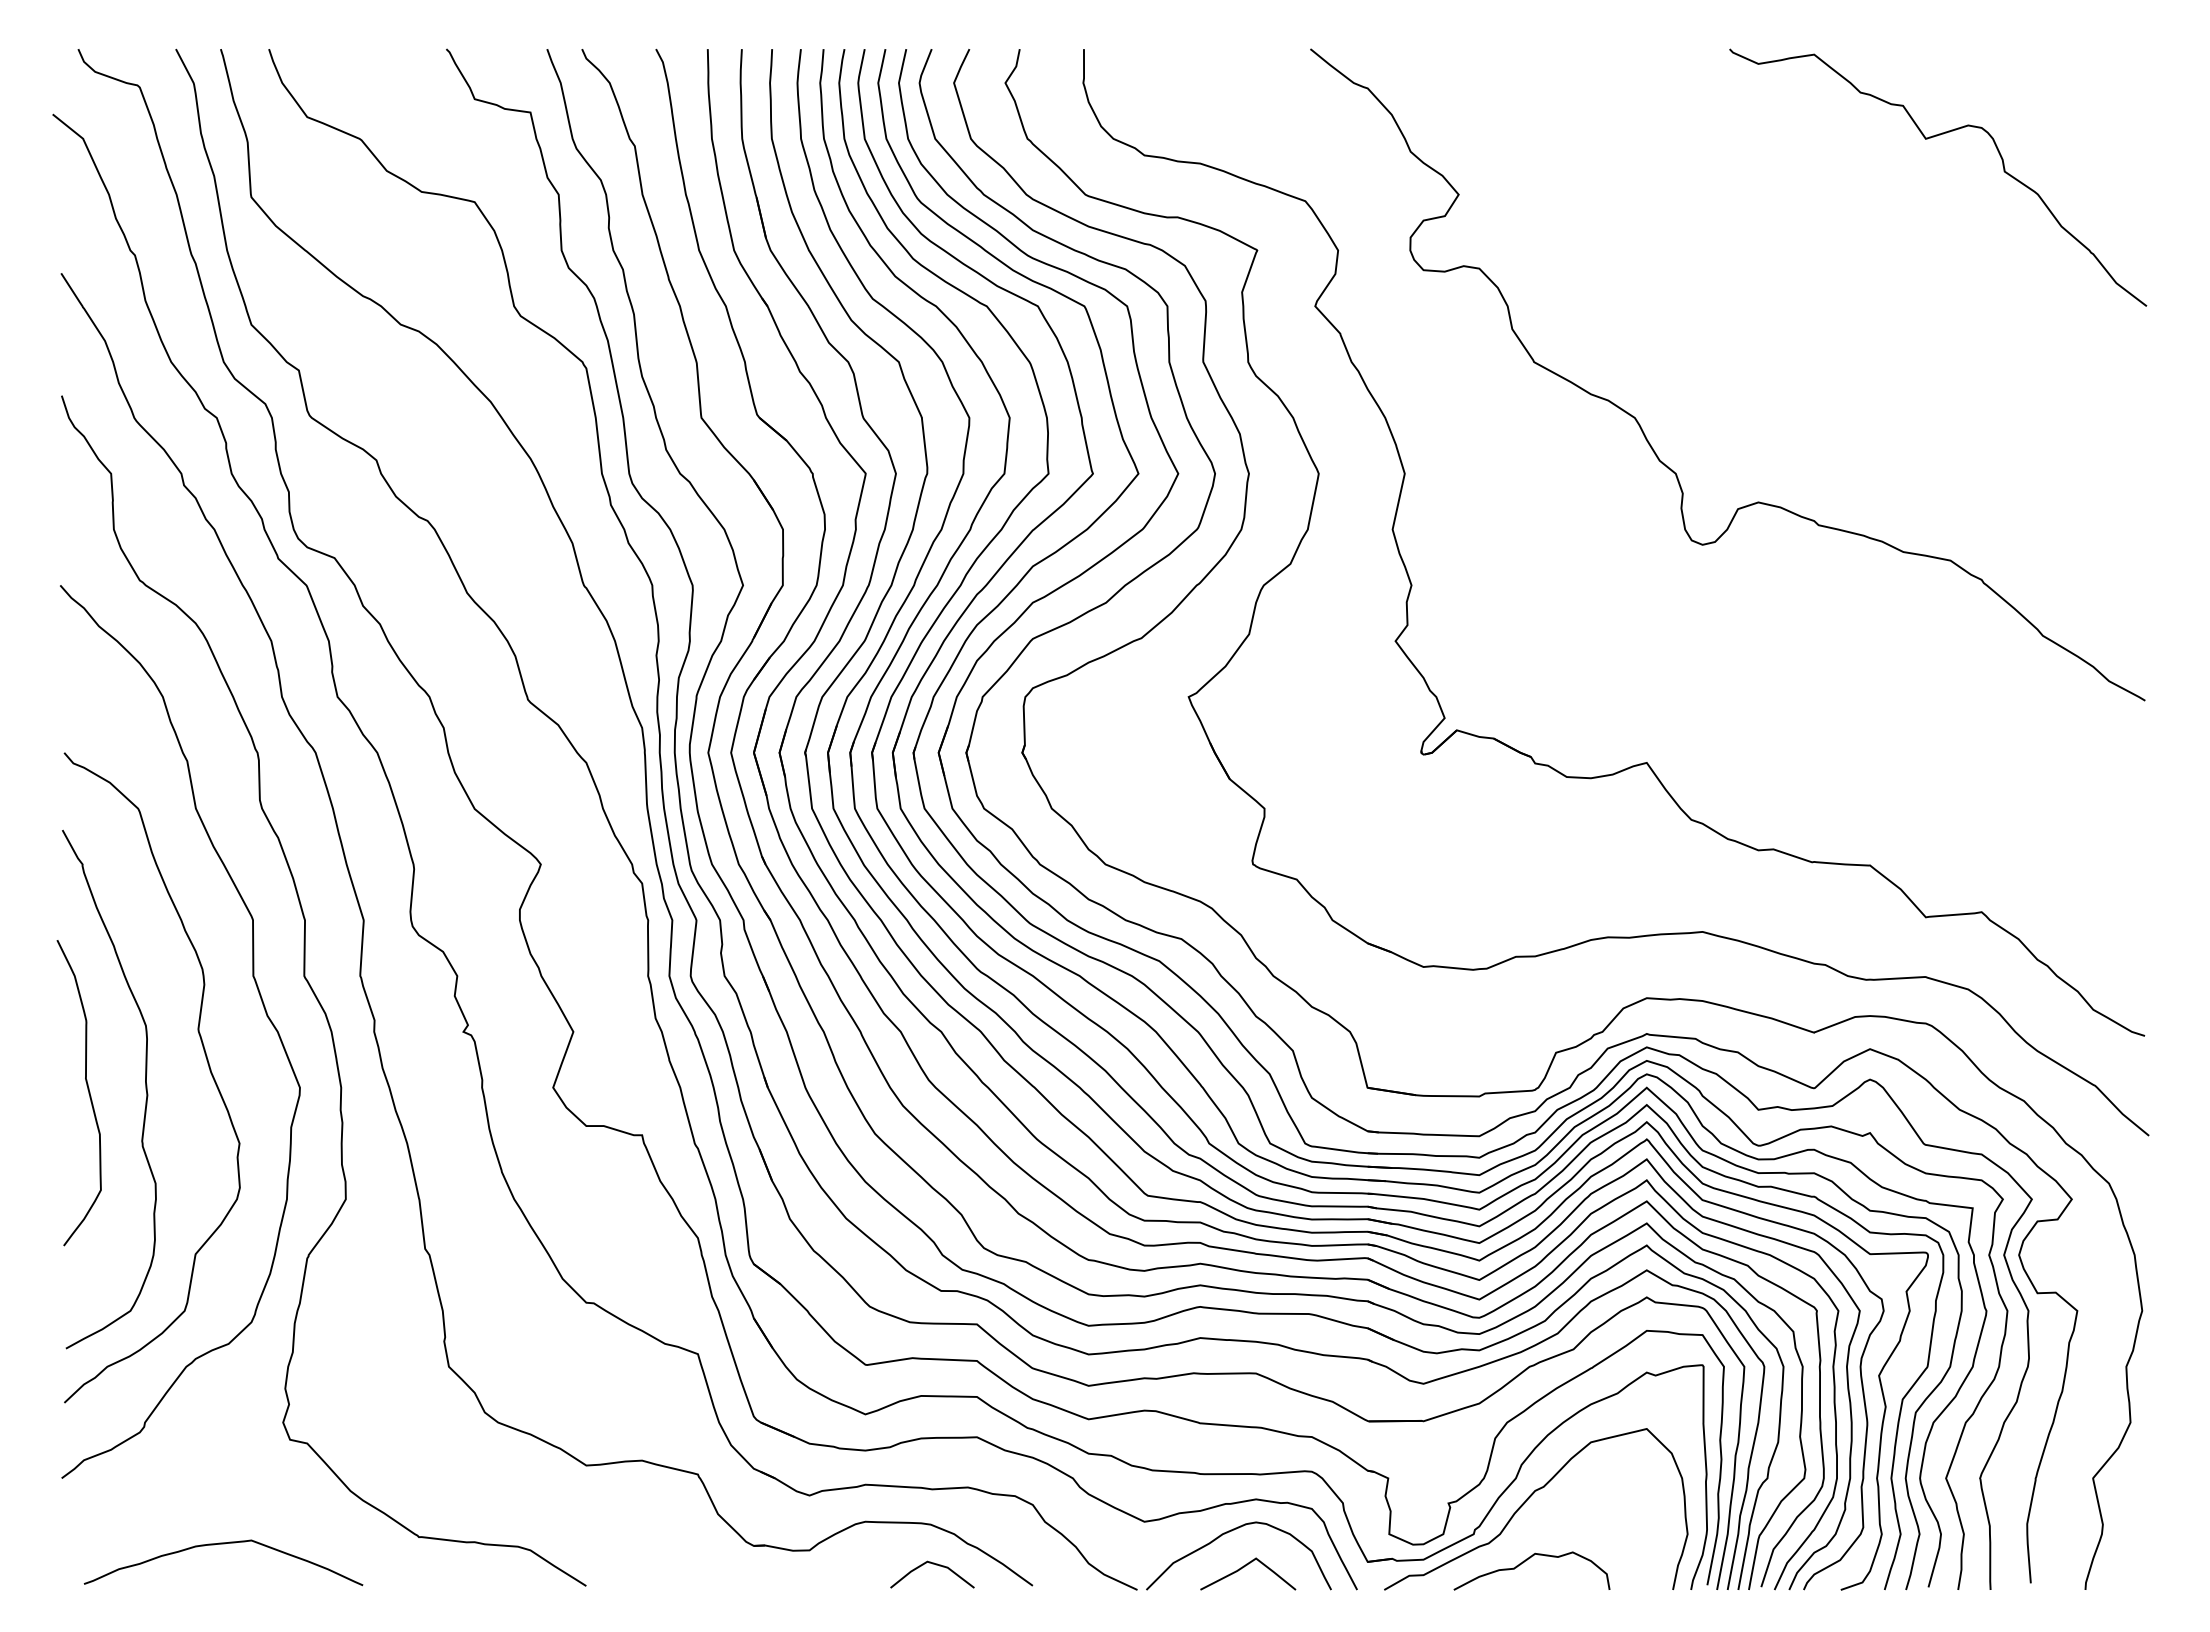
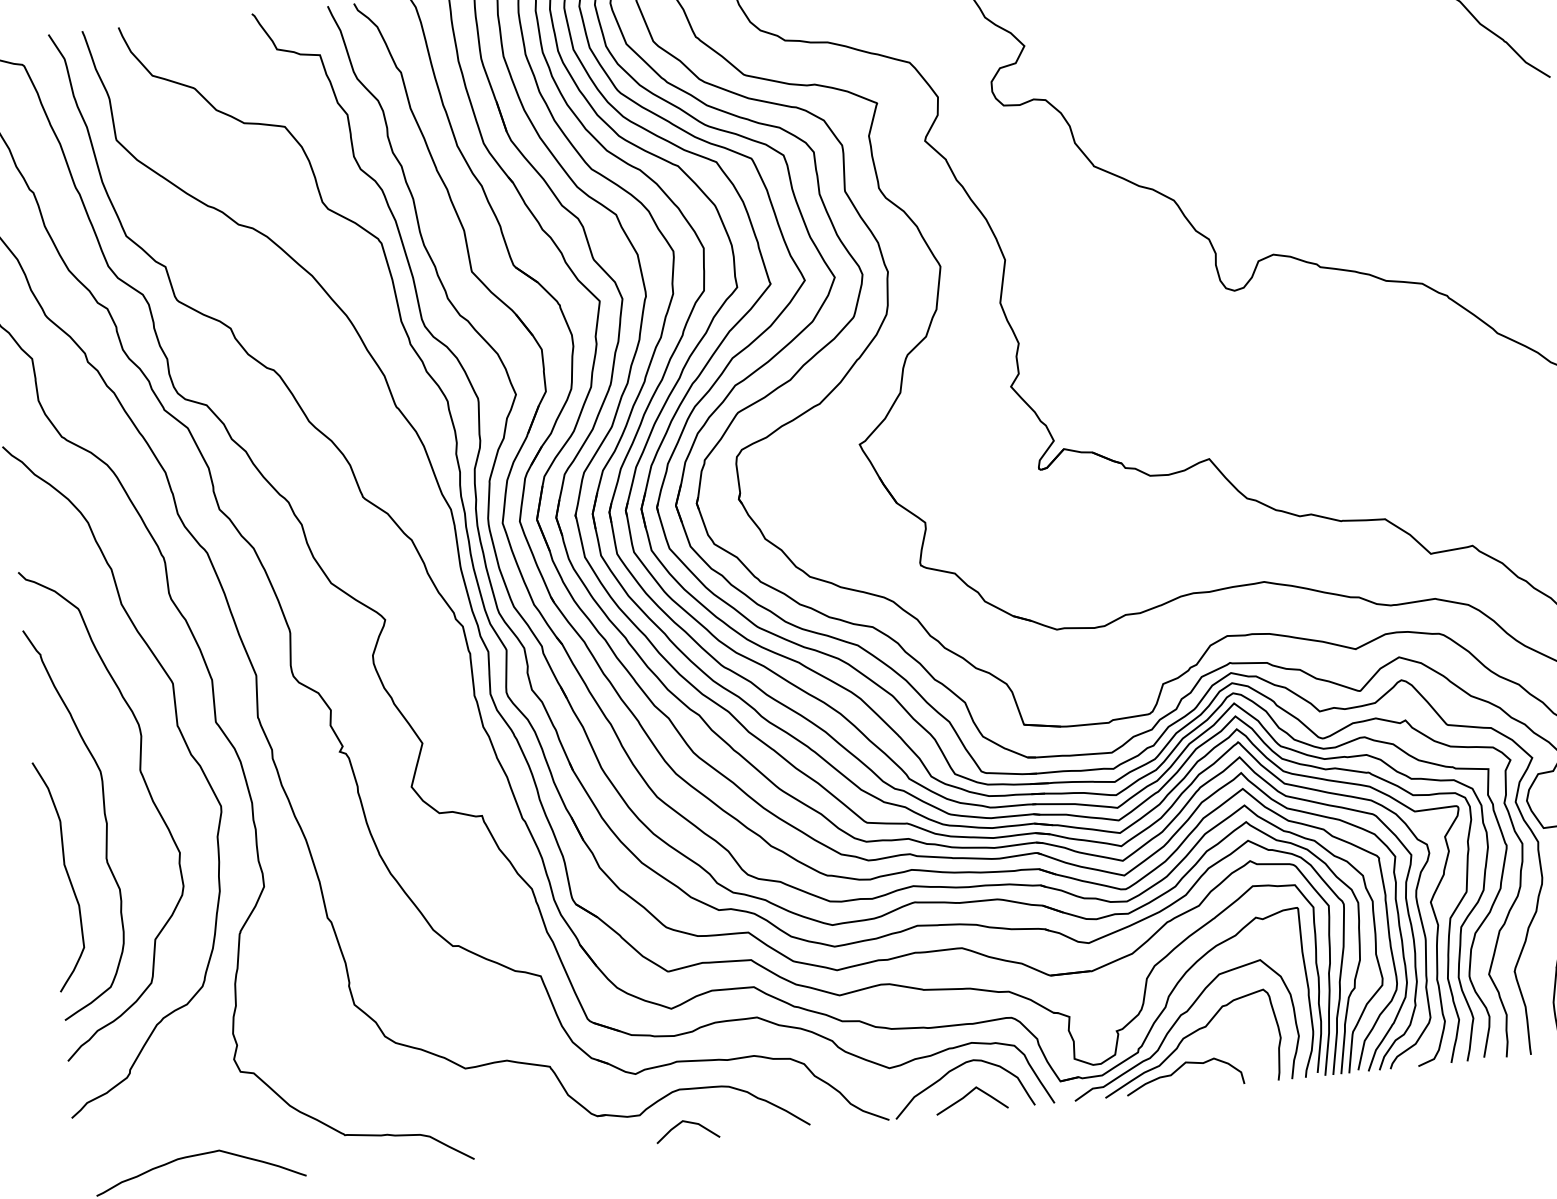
curve: (87, 1089) -> (66, 872), moved
curve: (1541, 1520) -> (1187, 1036), added
line: (936, 1565) -> (689, 1123), moved

